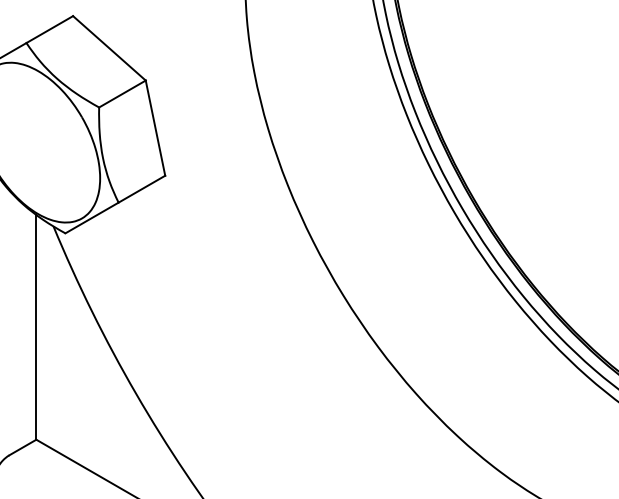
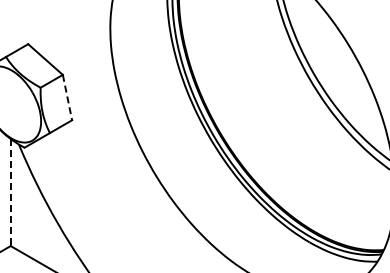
line: (155, 130) -> (67, 98), solid -> dashed
line: (35, 327) -> (10, 192), solid -> dashed

